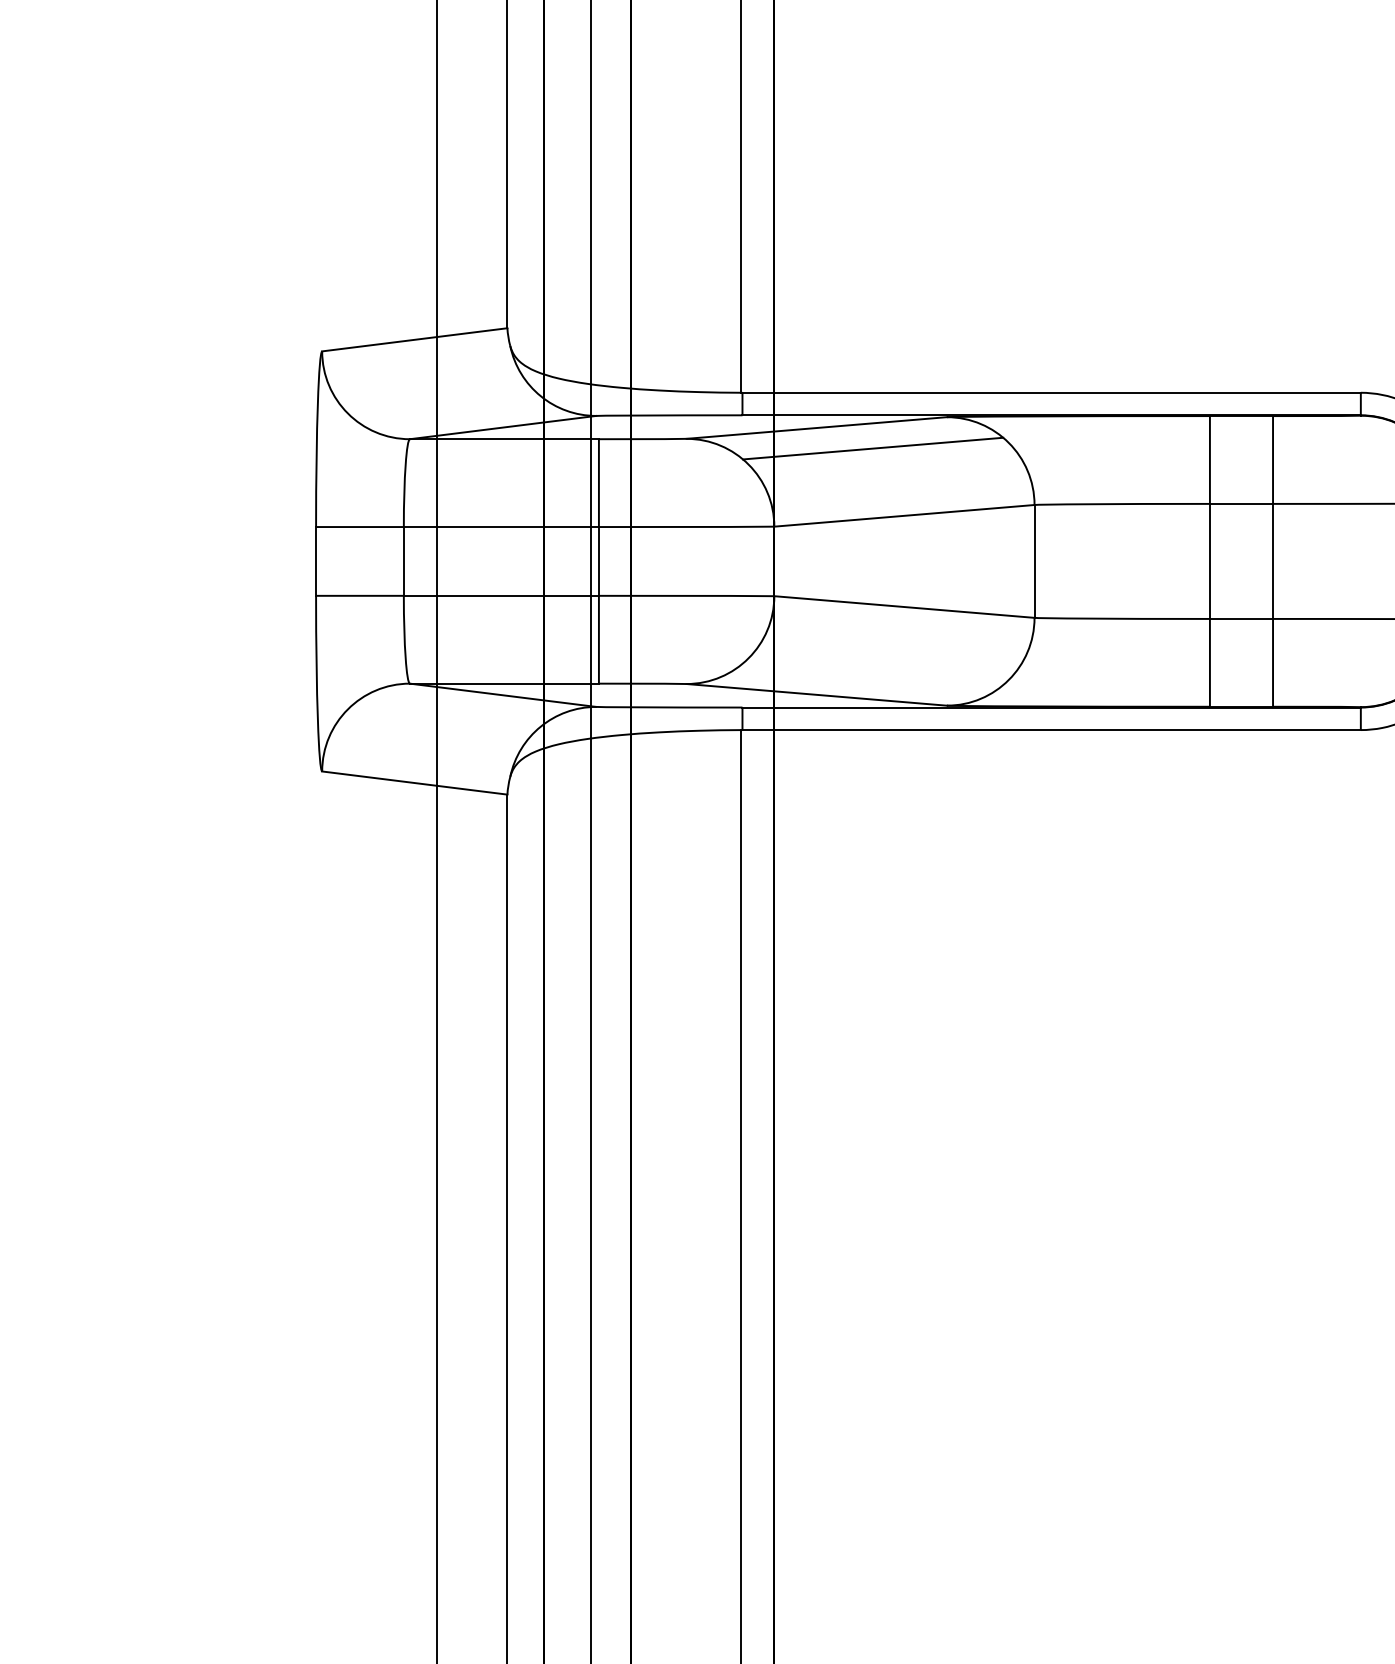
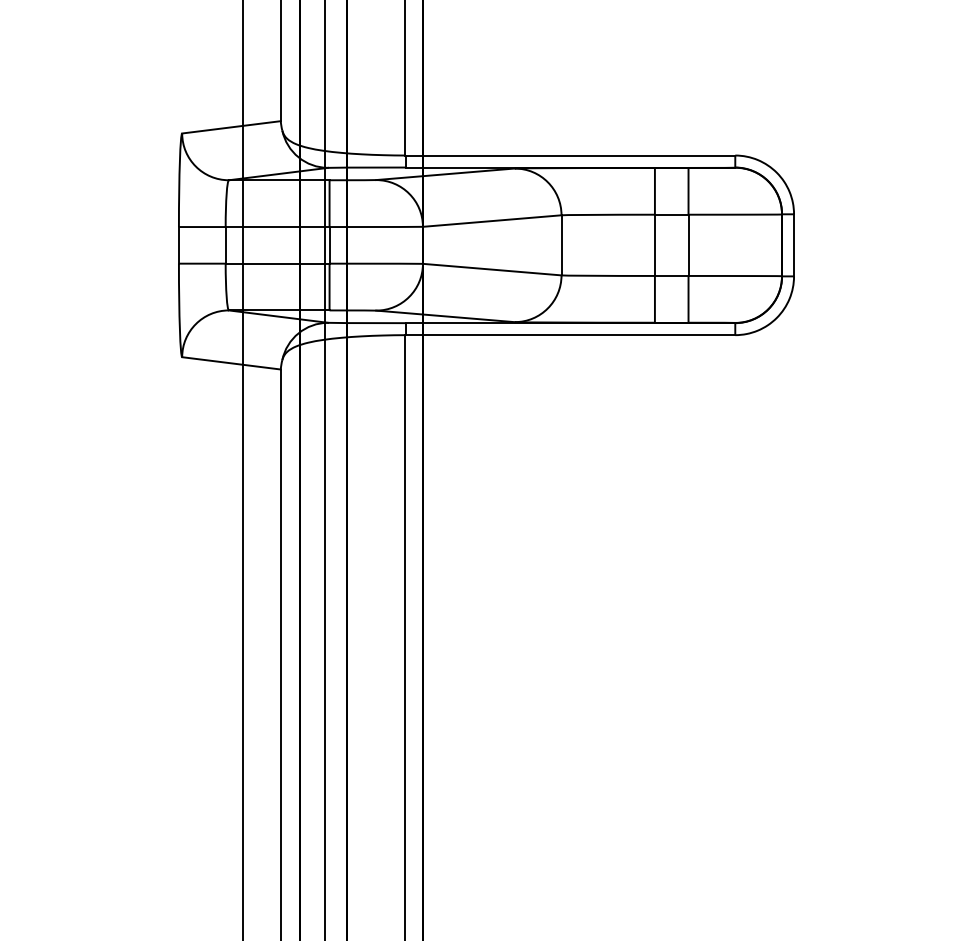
line: (872, 449) -> (475, 185), removed

